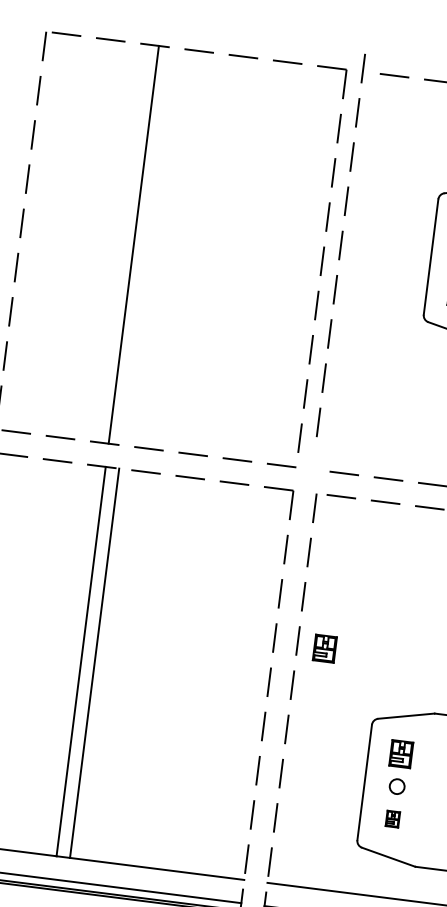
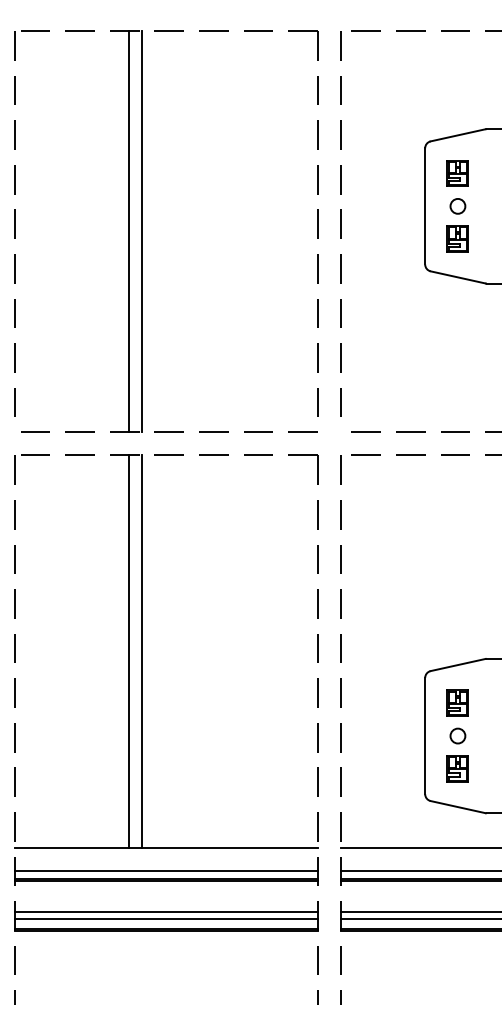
line: (340, 244) -> (340, 223), moved
line: (147, 246) -> (142, 231), added
part: (324, 647) -> (368, 607), removed
part: (392, 818) -> (457, 768), size x1.67

